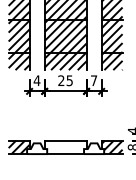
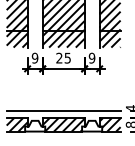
text: (36, 80) -> (34, 57), 4 -> 9
text: (93, 80) -> (91, 57), 7 -> 9
line: (65, 133) -> (63, 110), added
hatch: (65, 147) -> (63, 124), added

